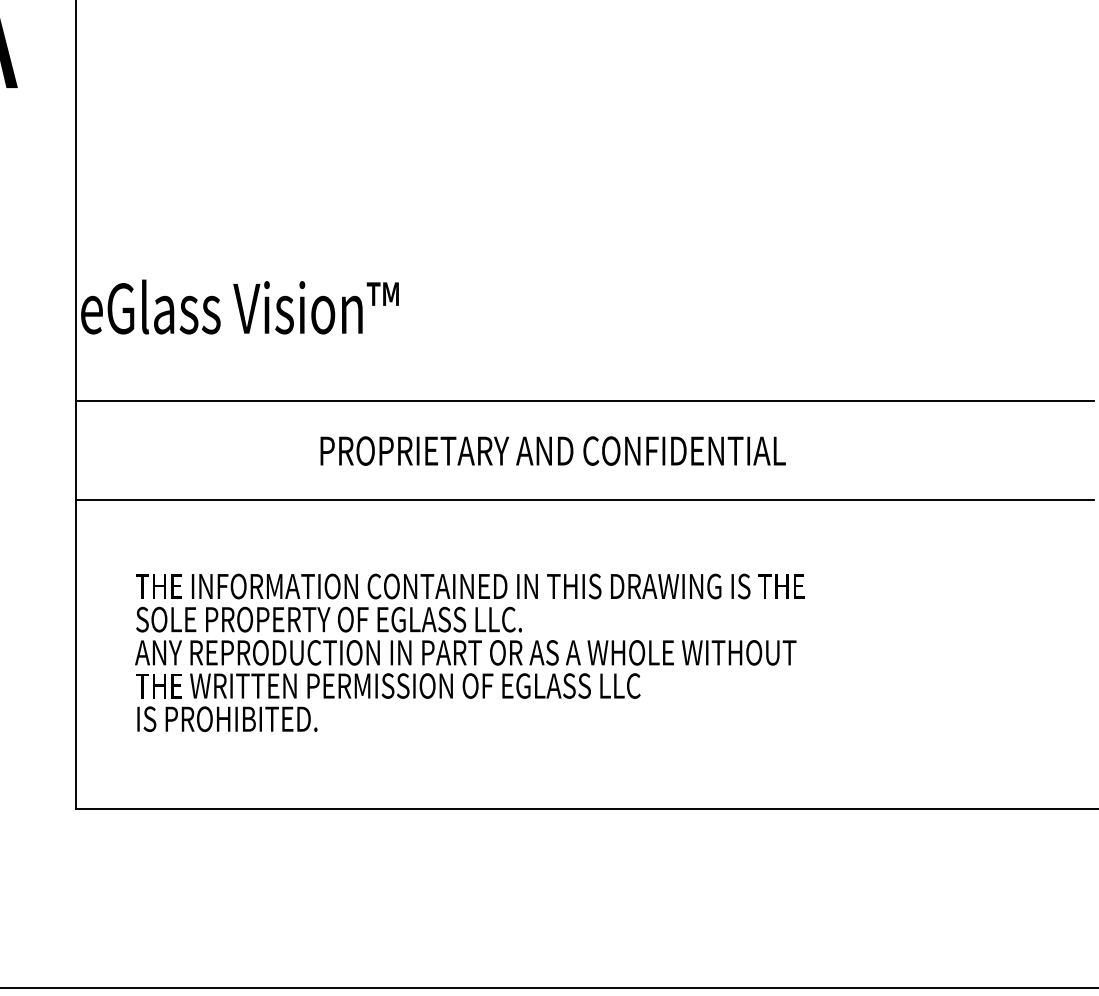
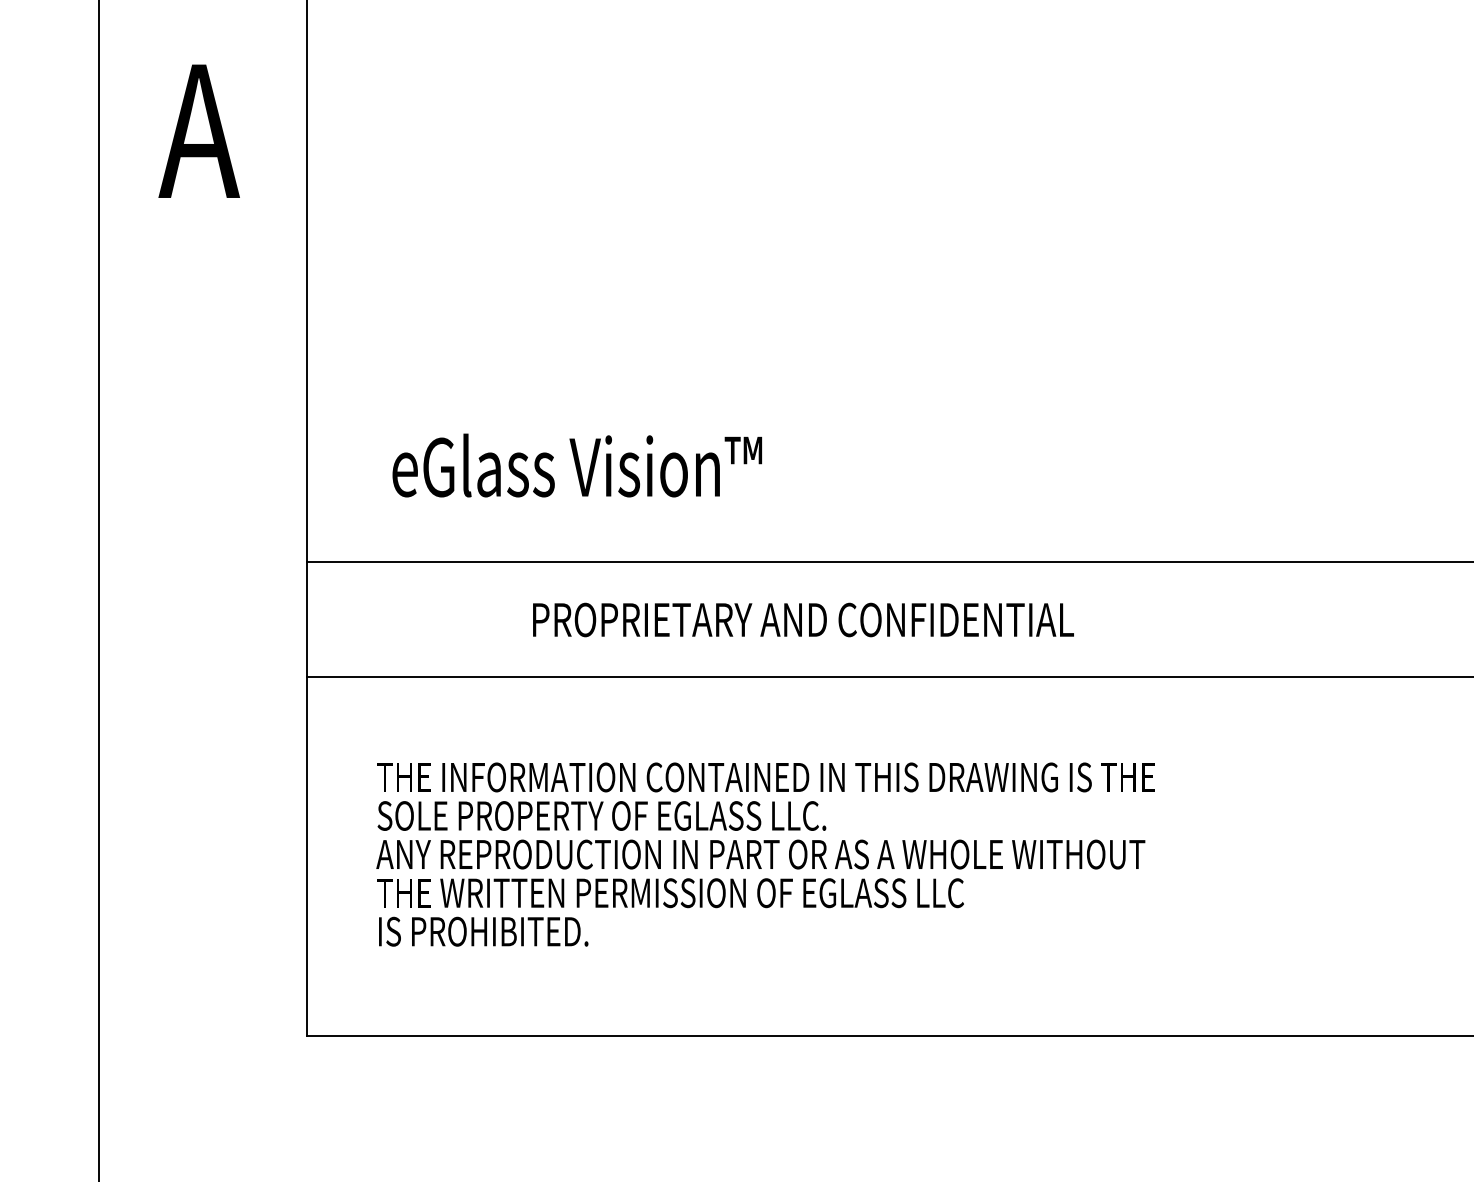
text: (239, 307) -> (576, 465), moved
text: (553, 450) -> (803, 619), moved

